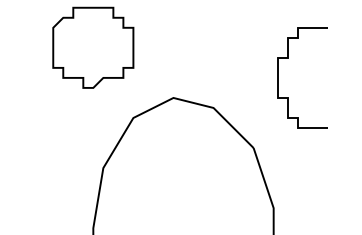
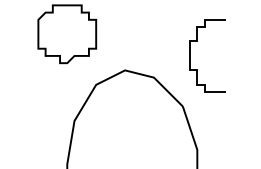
part: (288, 58) -> (197, 41), moved

